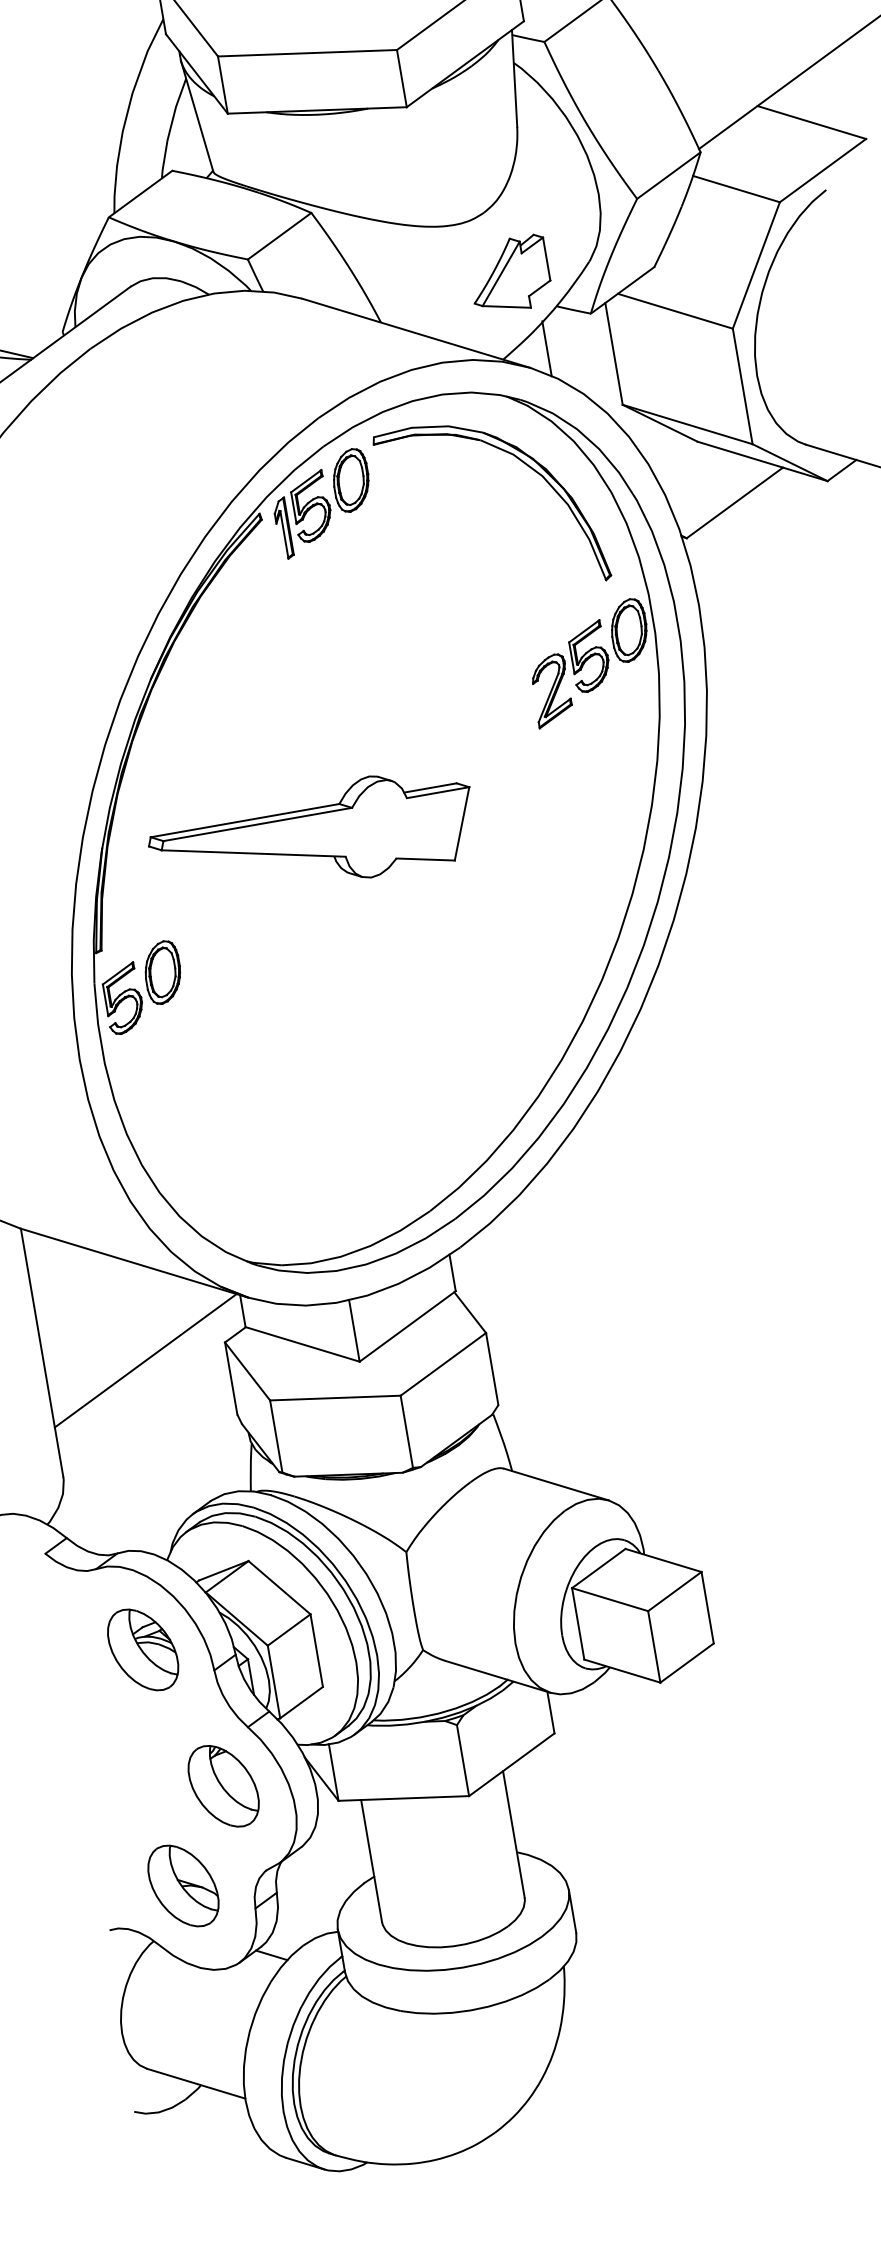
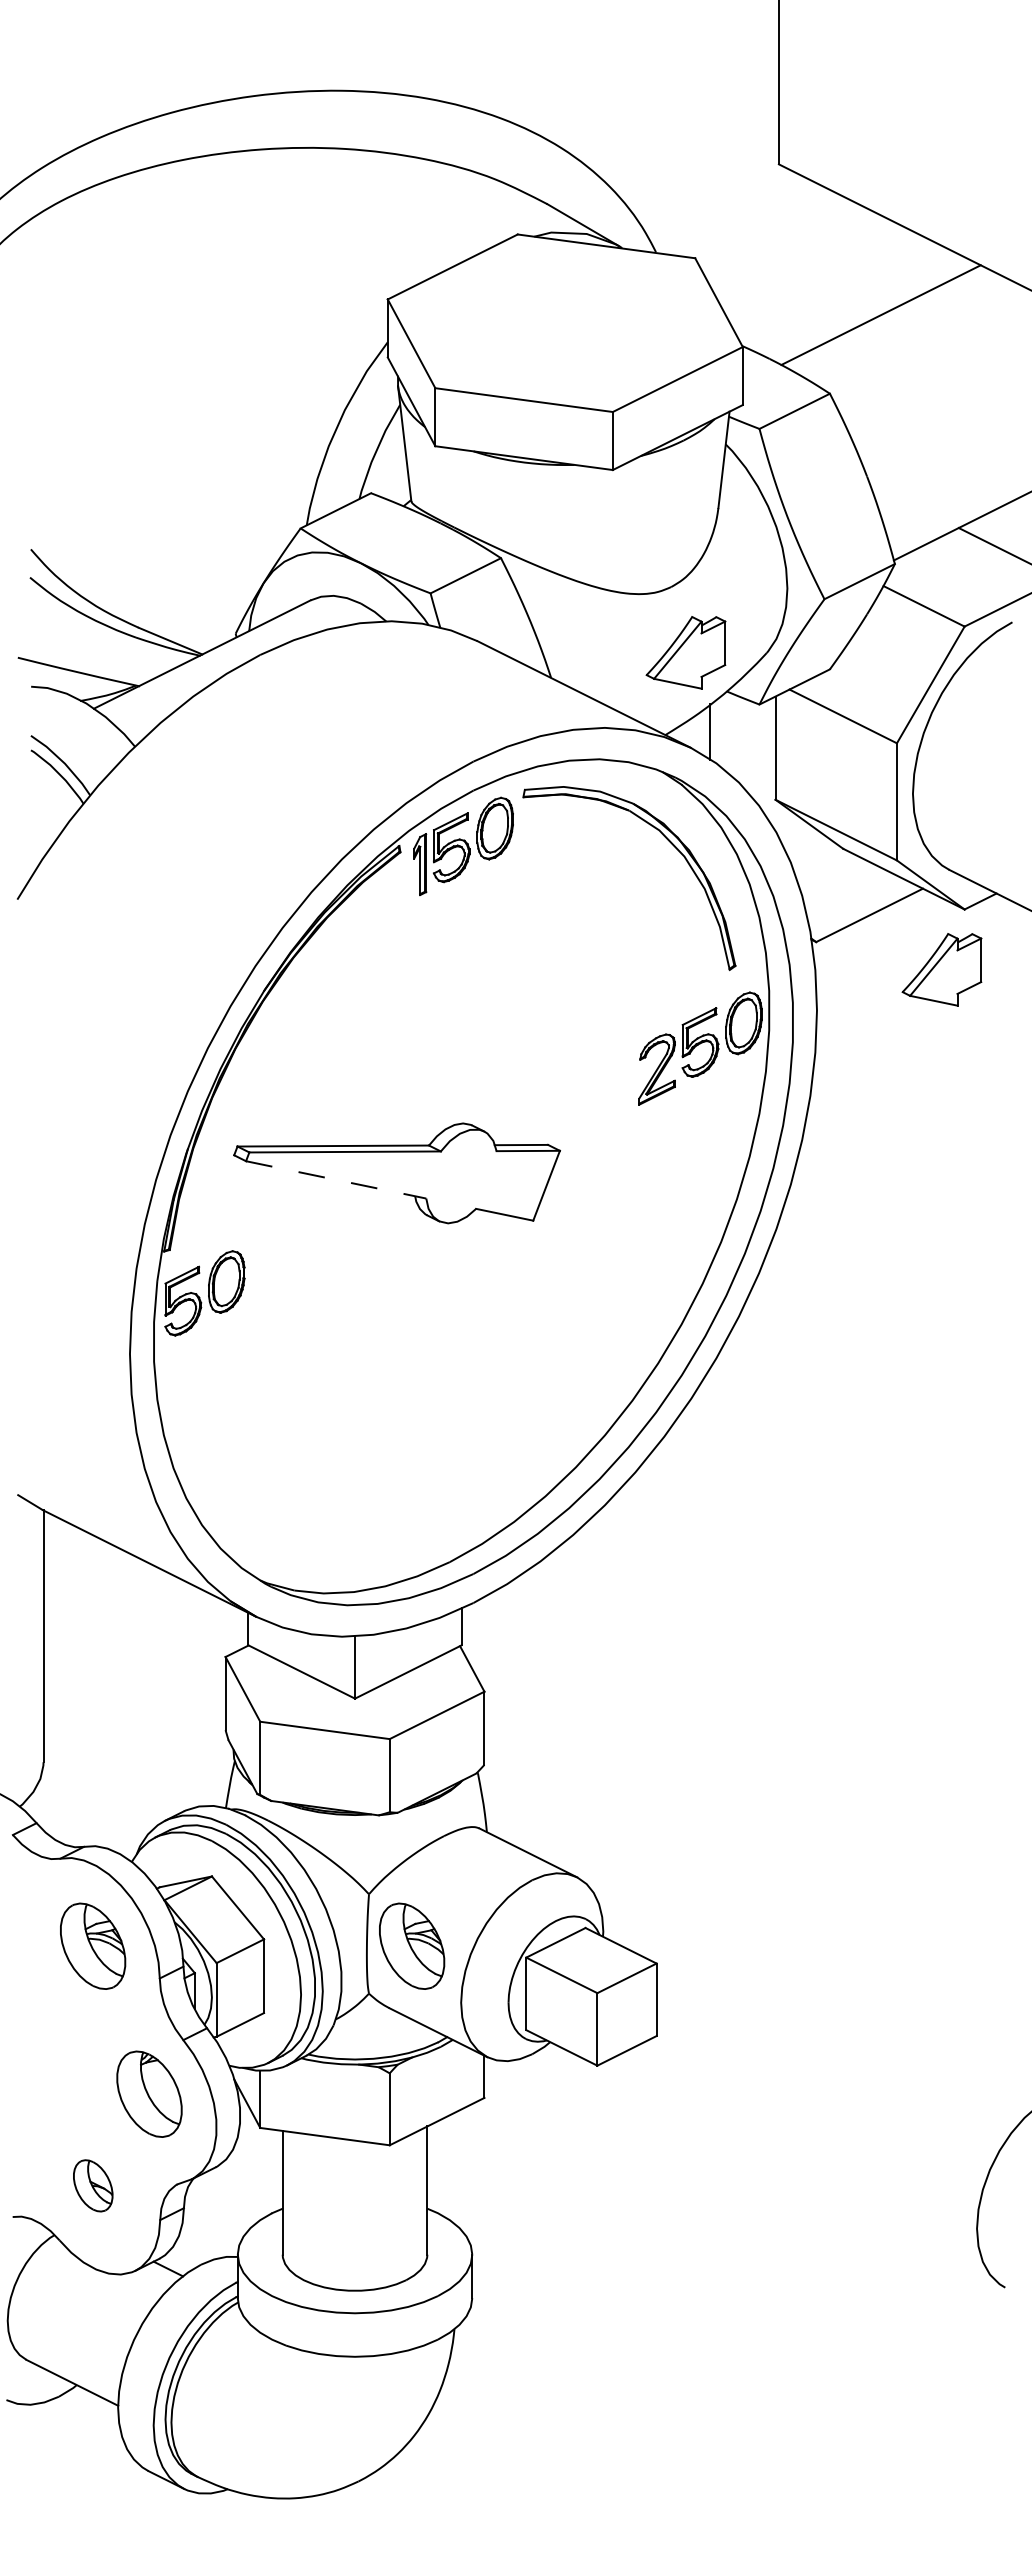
part: (814, 544) -> (941, 969), added
line: (253, 853) -> (336, 1179), solid -> dashed
line: (145, 1360) -> (144, 1661), removed
part: (457, 1595) -> (412, 1945), added
part: (183, 1885) -> (93, 2185), size x0.6

